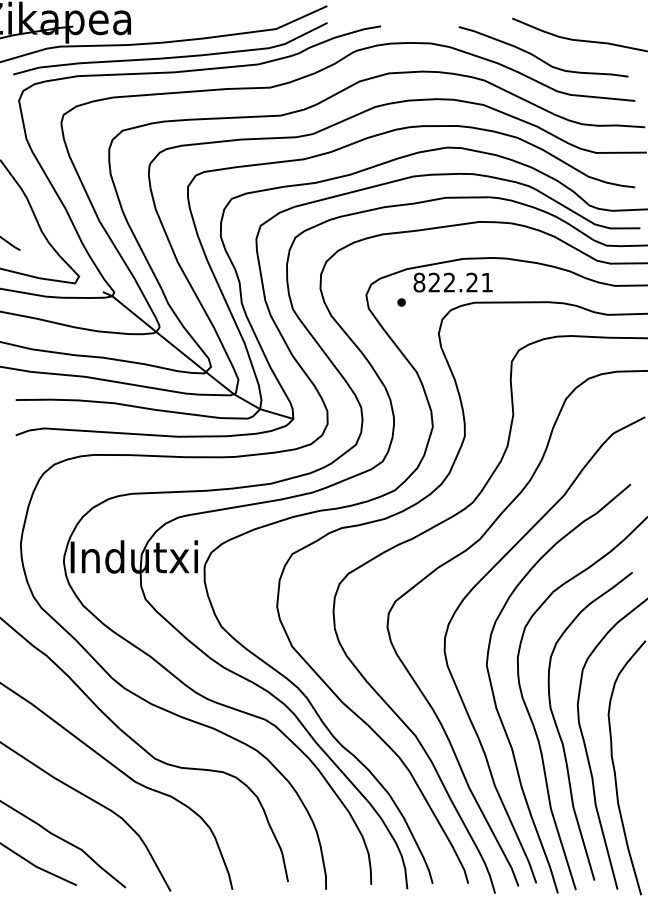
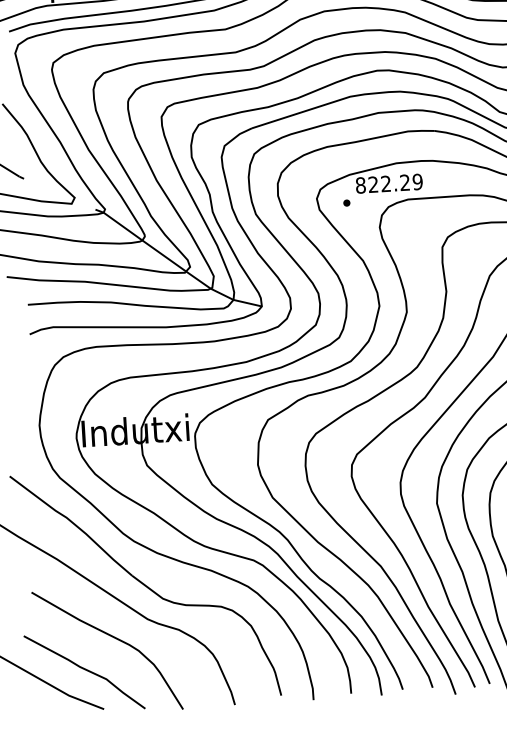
text: (487, 282) -> (417, 181), 822.21 -> 822.29

